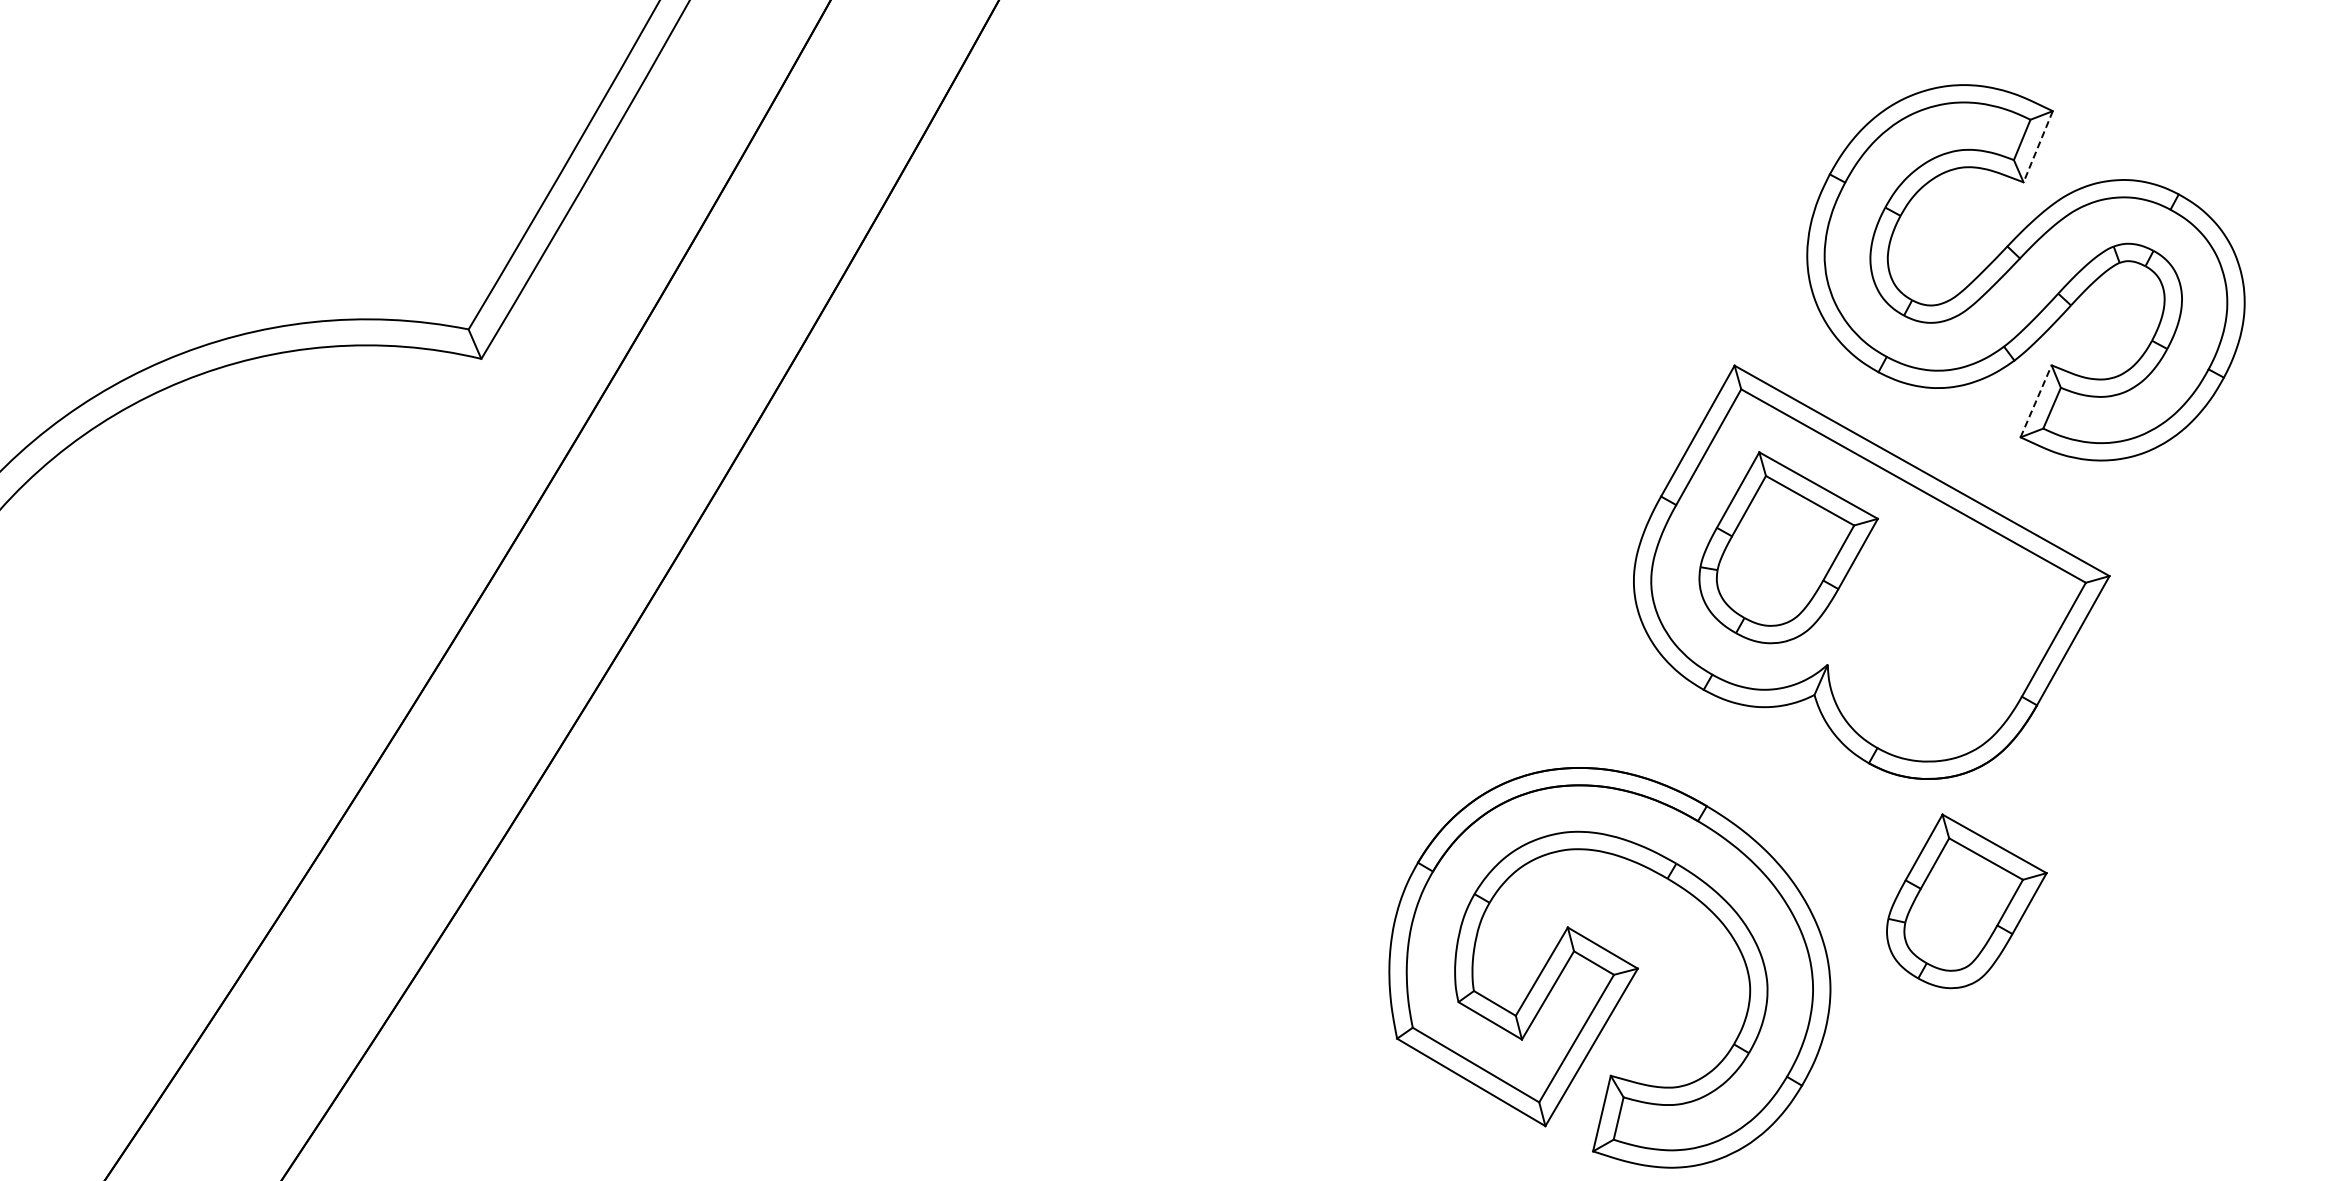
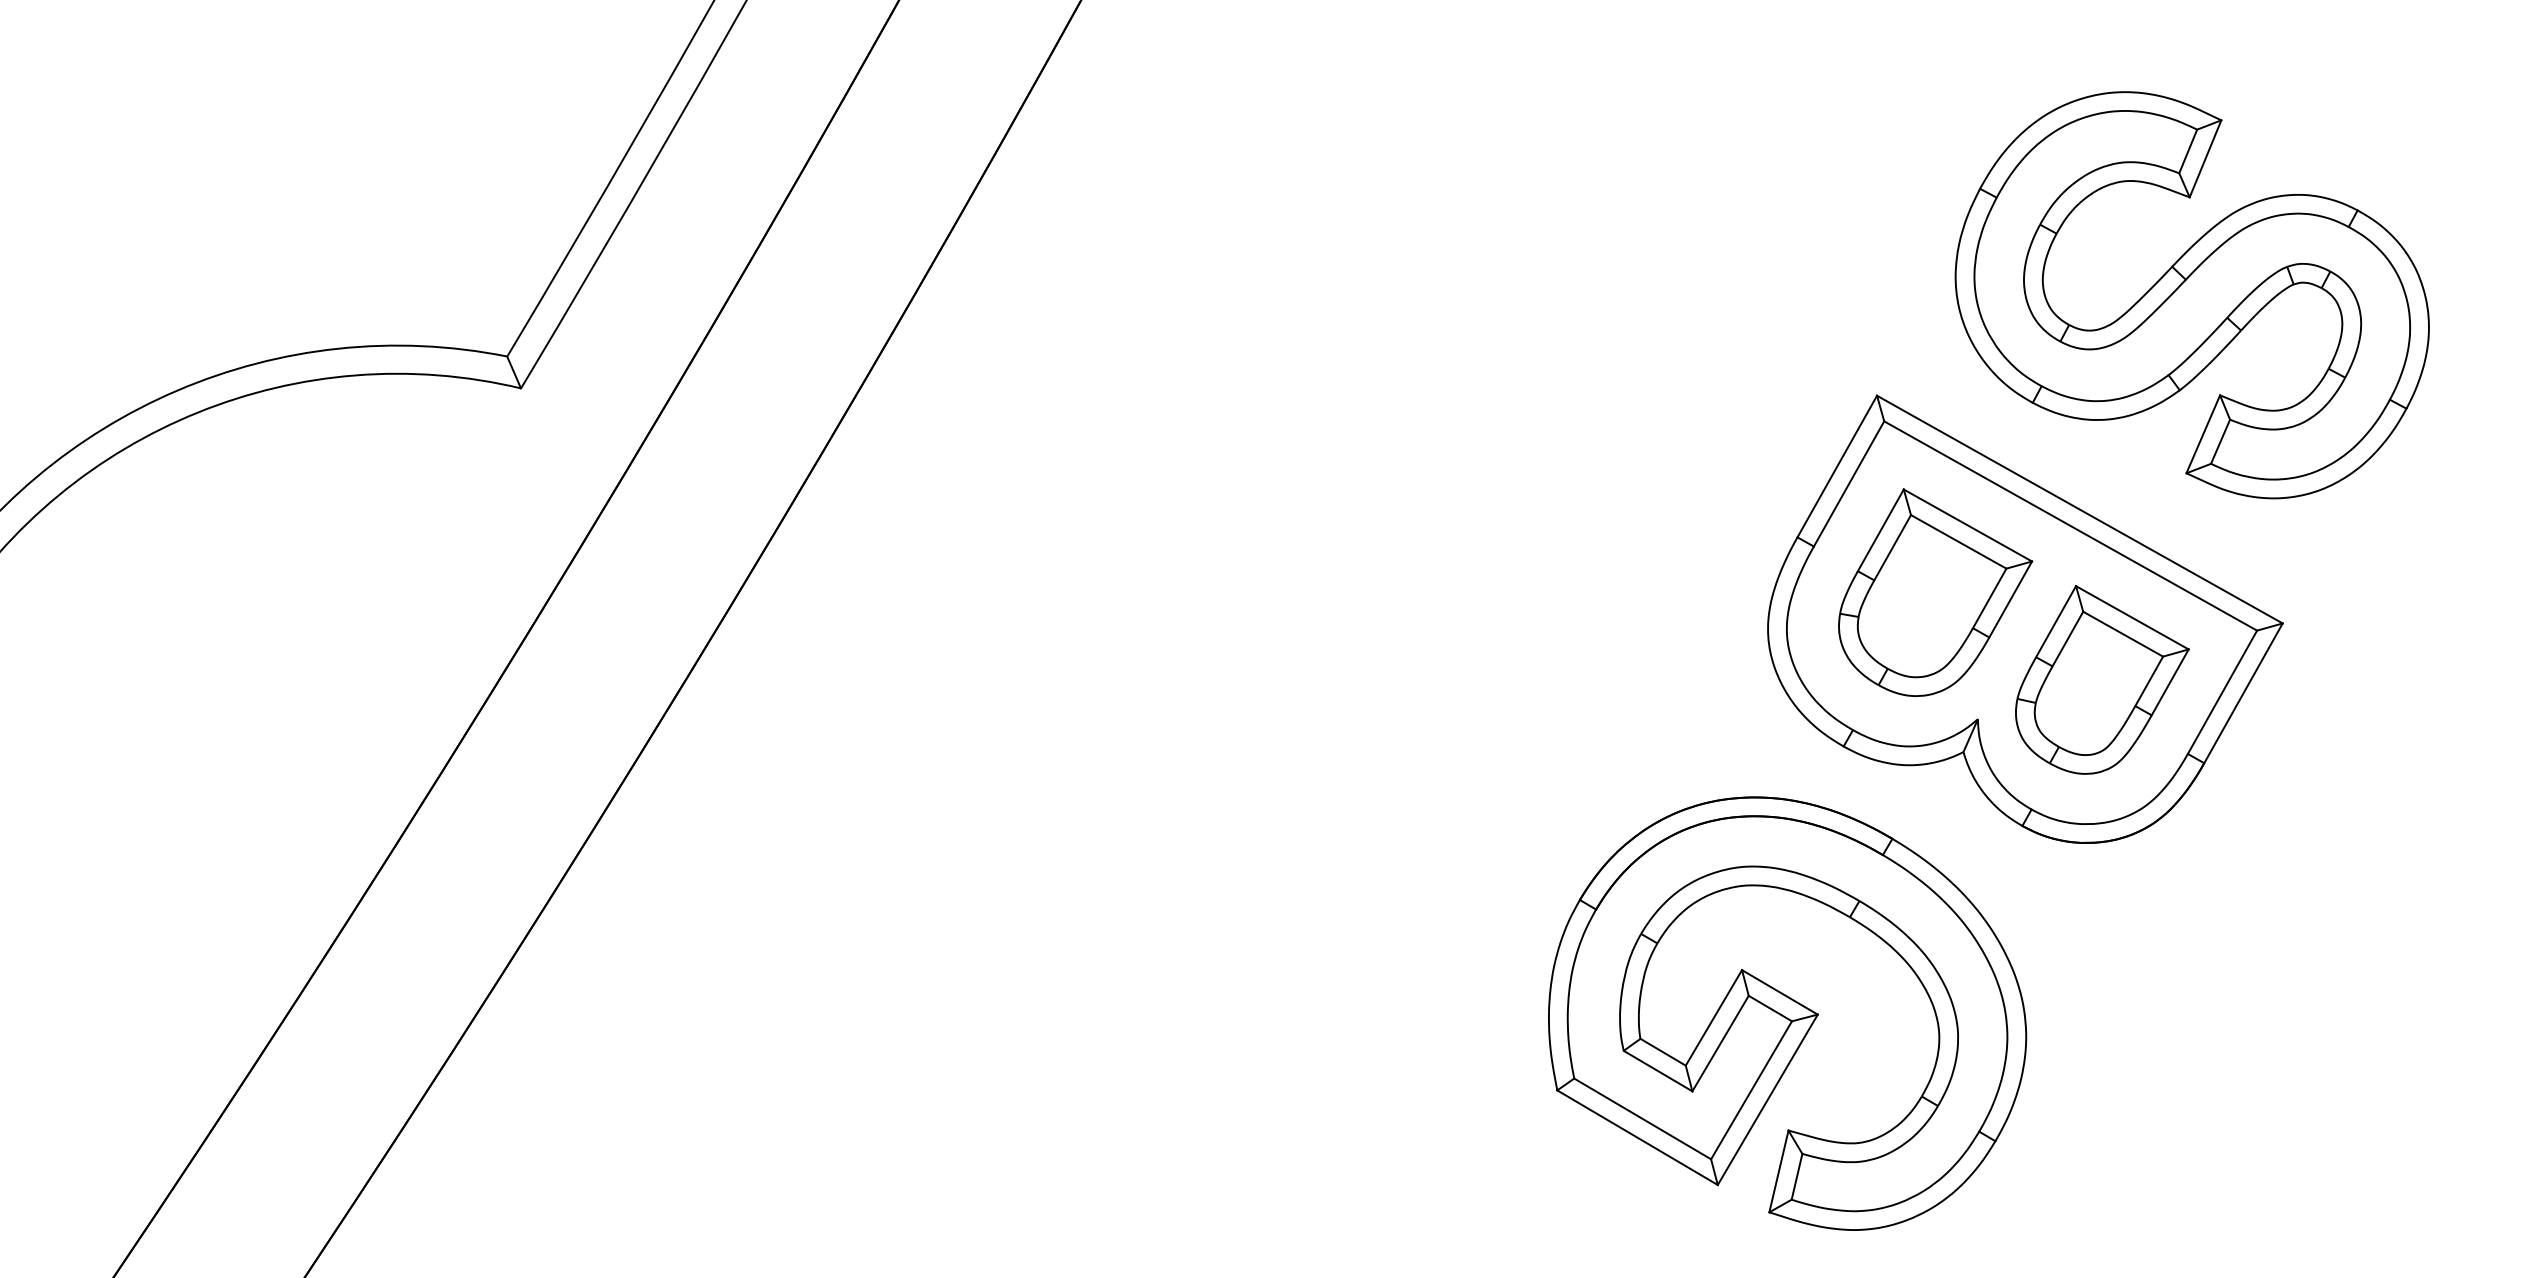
line: (2038, 147) -> (2205, 159), dashed -> solid
line: (2036, 400) -> (2203, 433), dashed -> solid
part: (1966, 901) -> (2101, 680), moved
part: (1609, 967) -> (1787, 1013), moved

